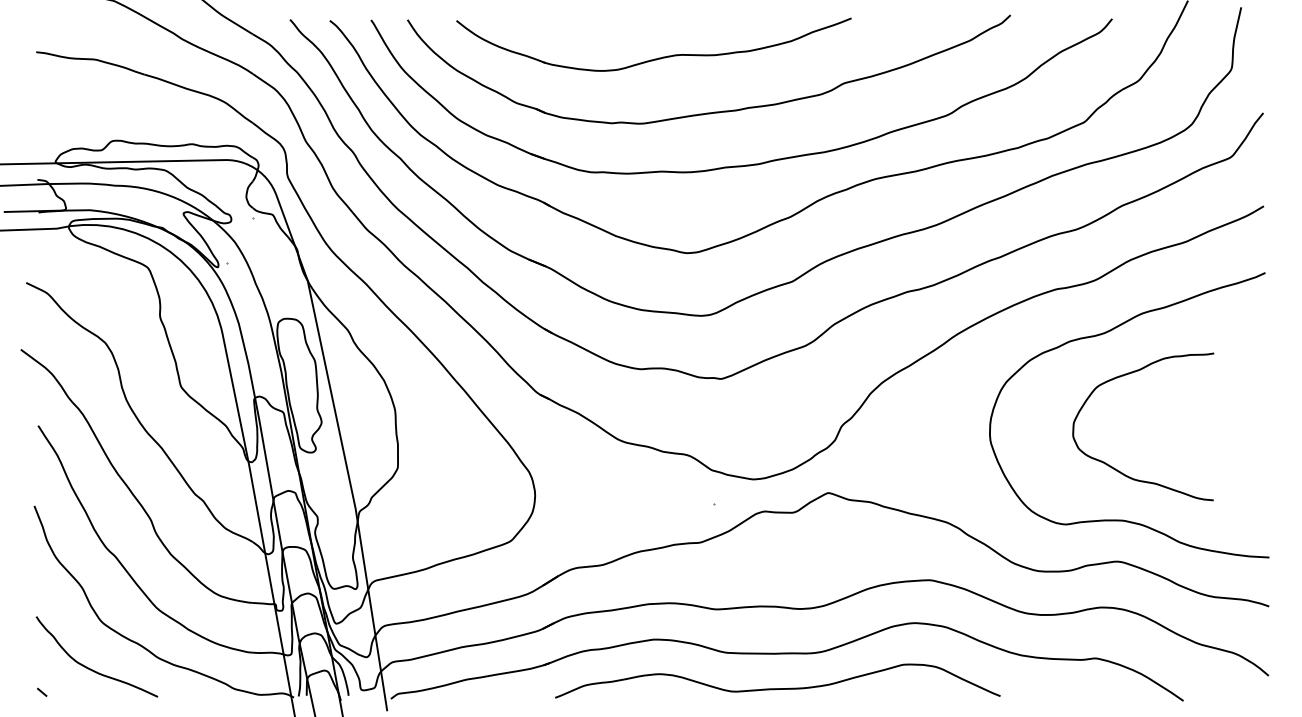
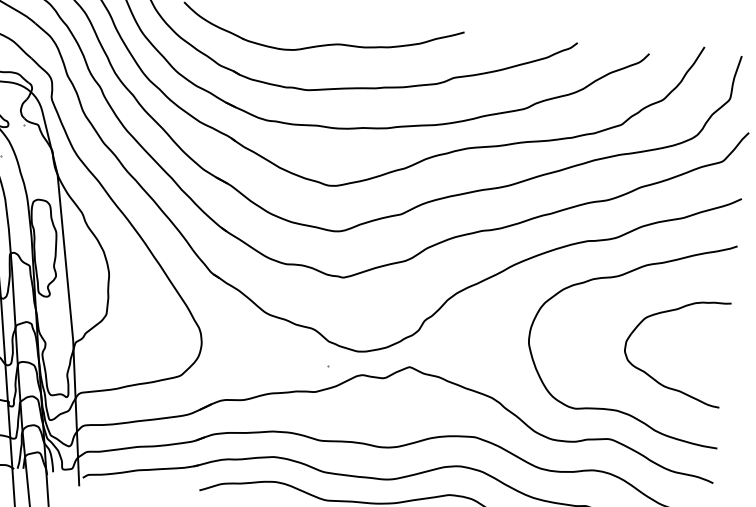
curve: (1119, 470) -> (654, 378), moved

